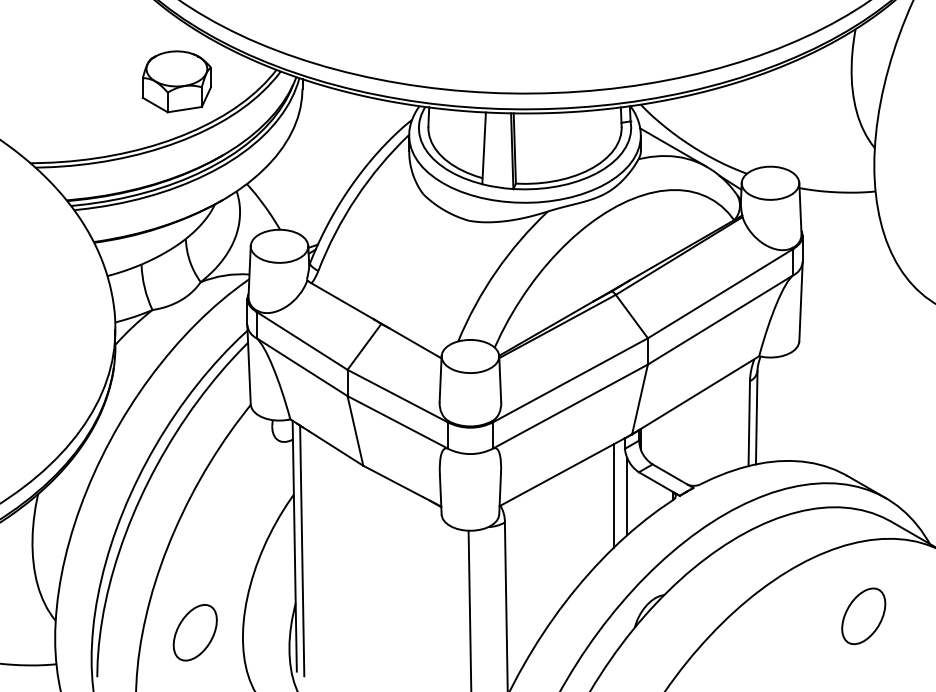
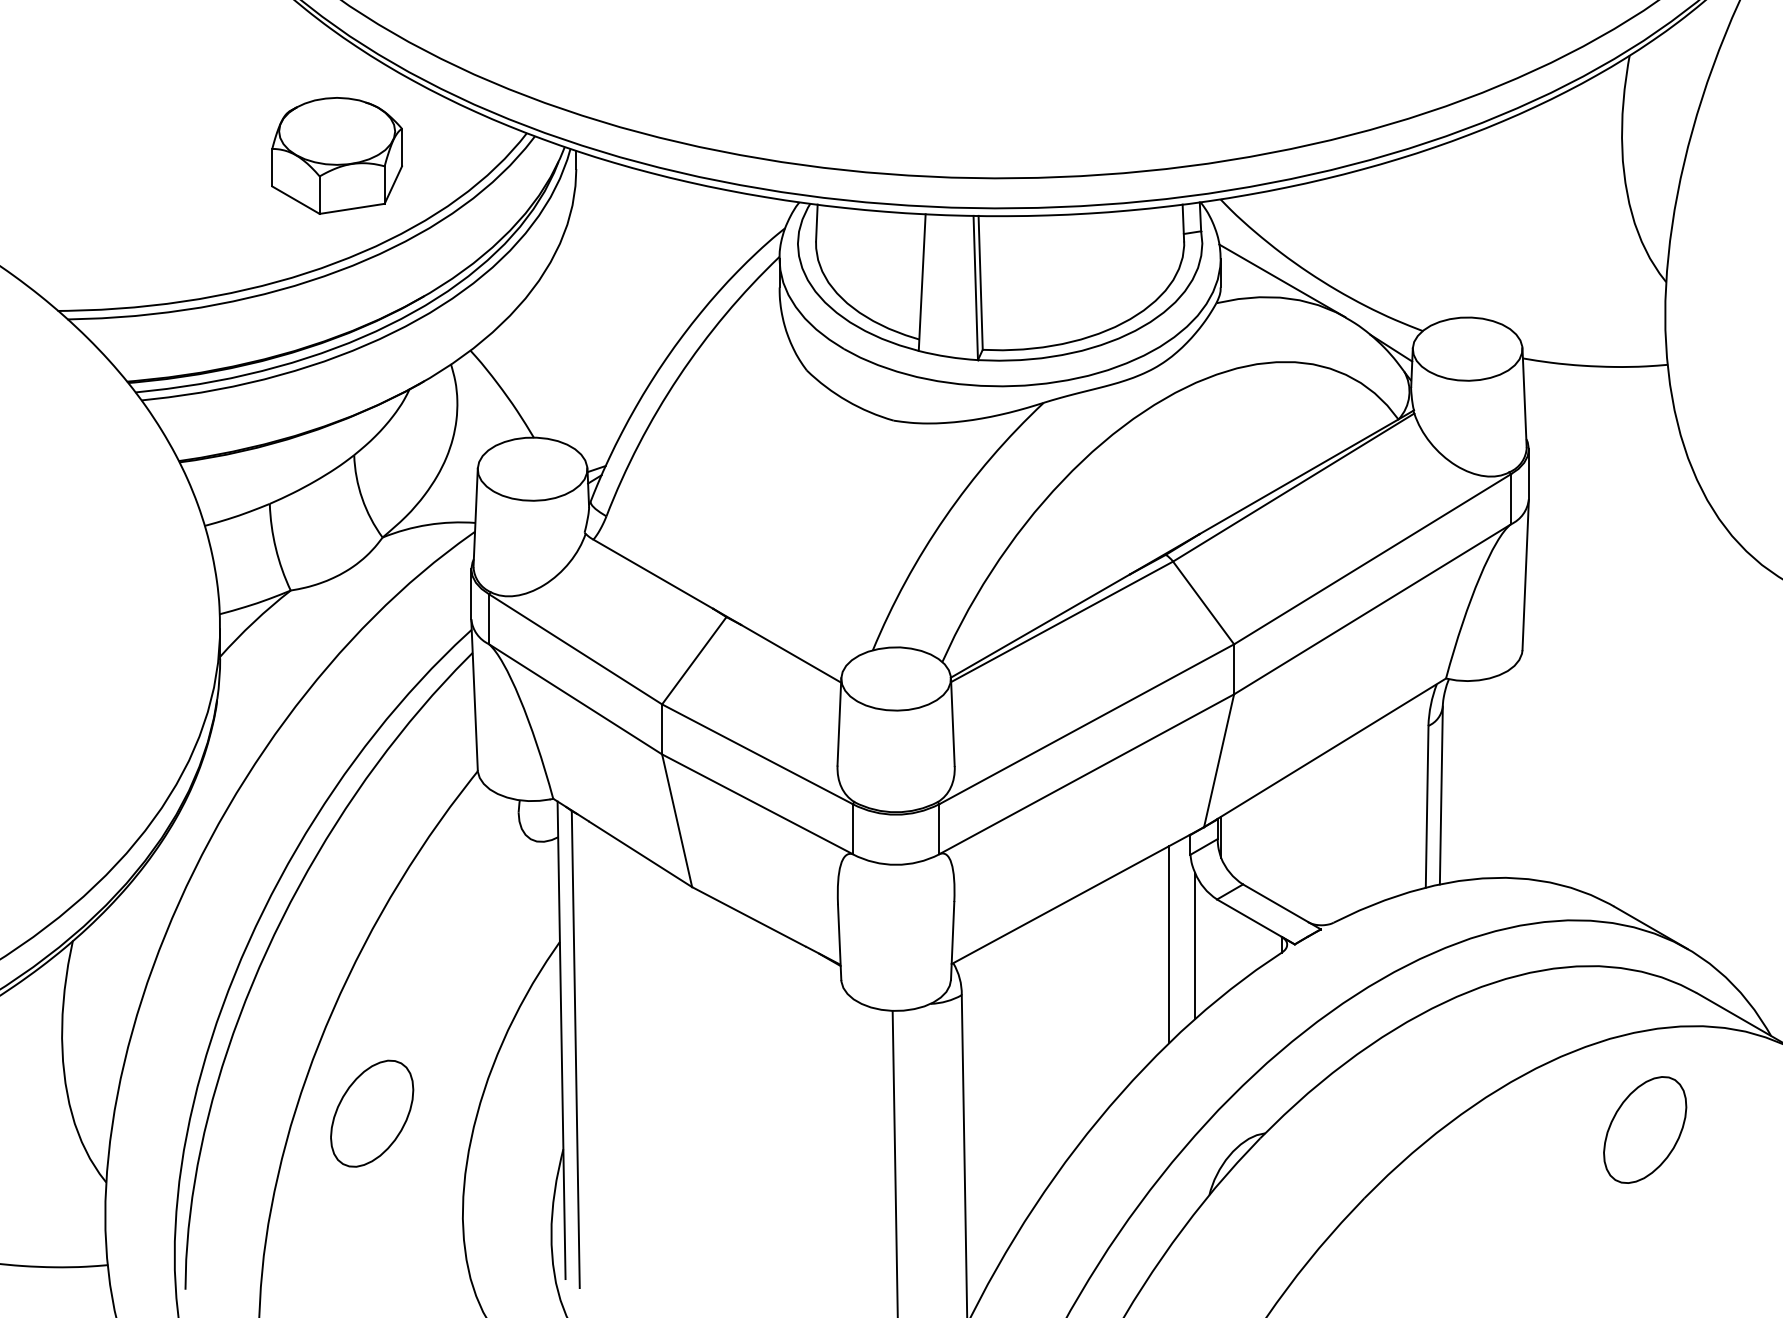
part: (863, 616) -> (1644, 1130), moved
part: (194, 632) -> (370, 1113), moved

